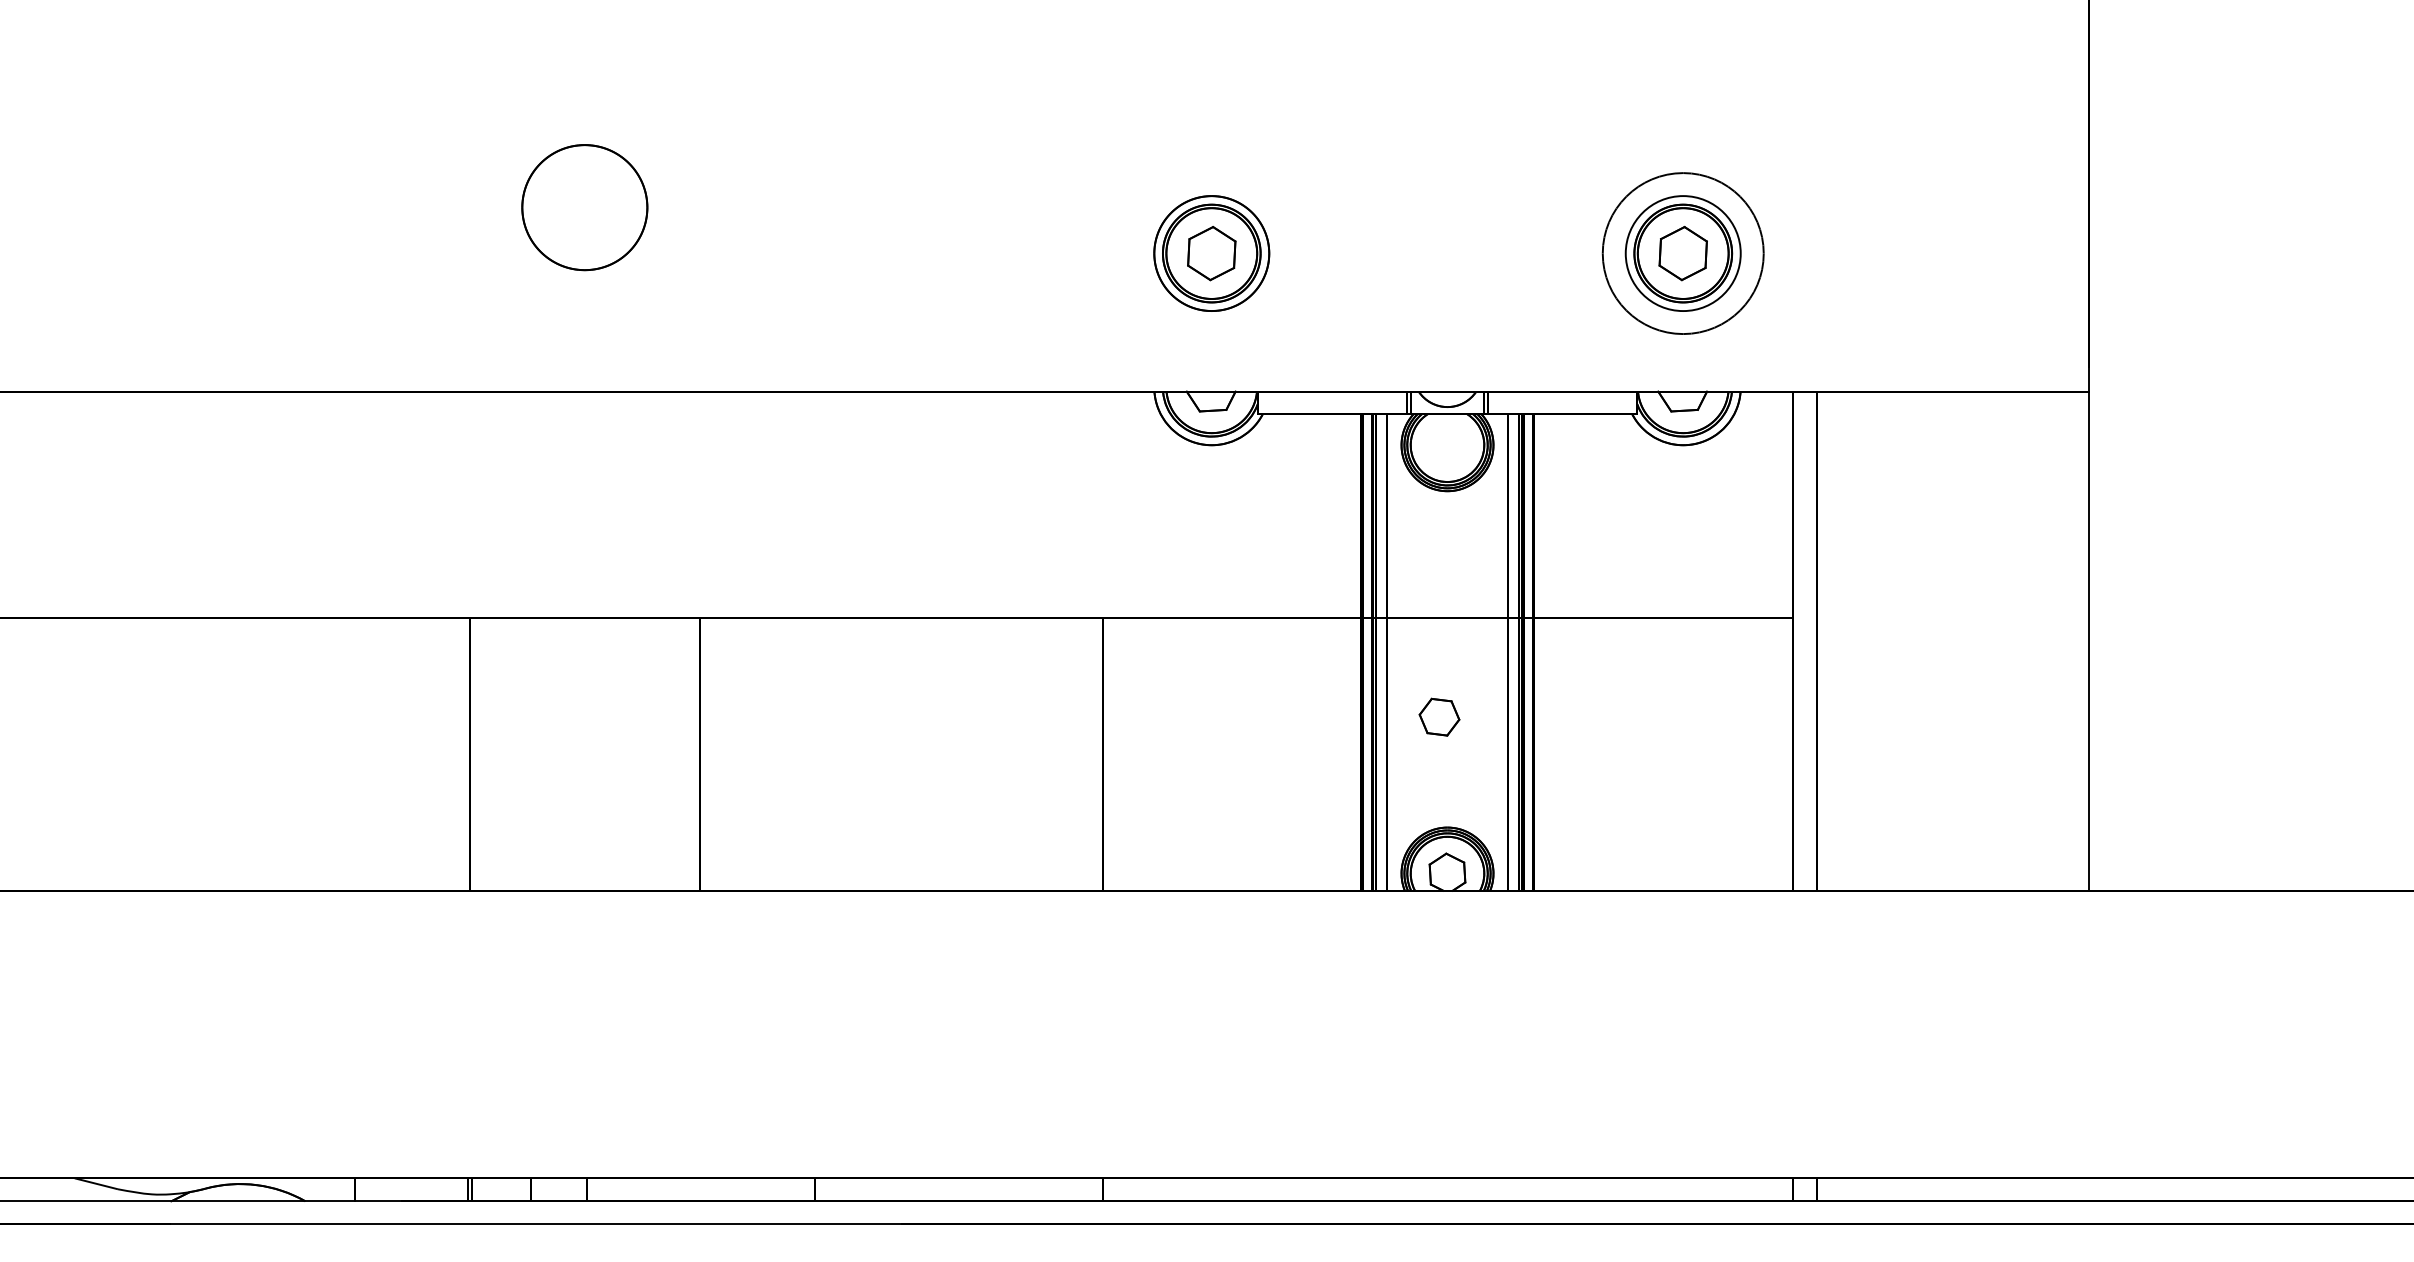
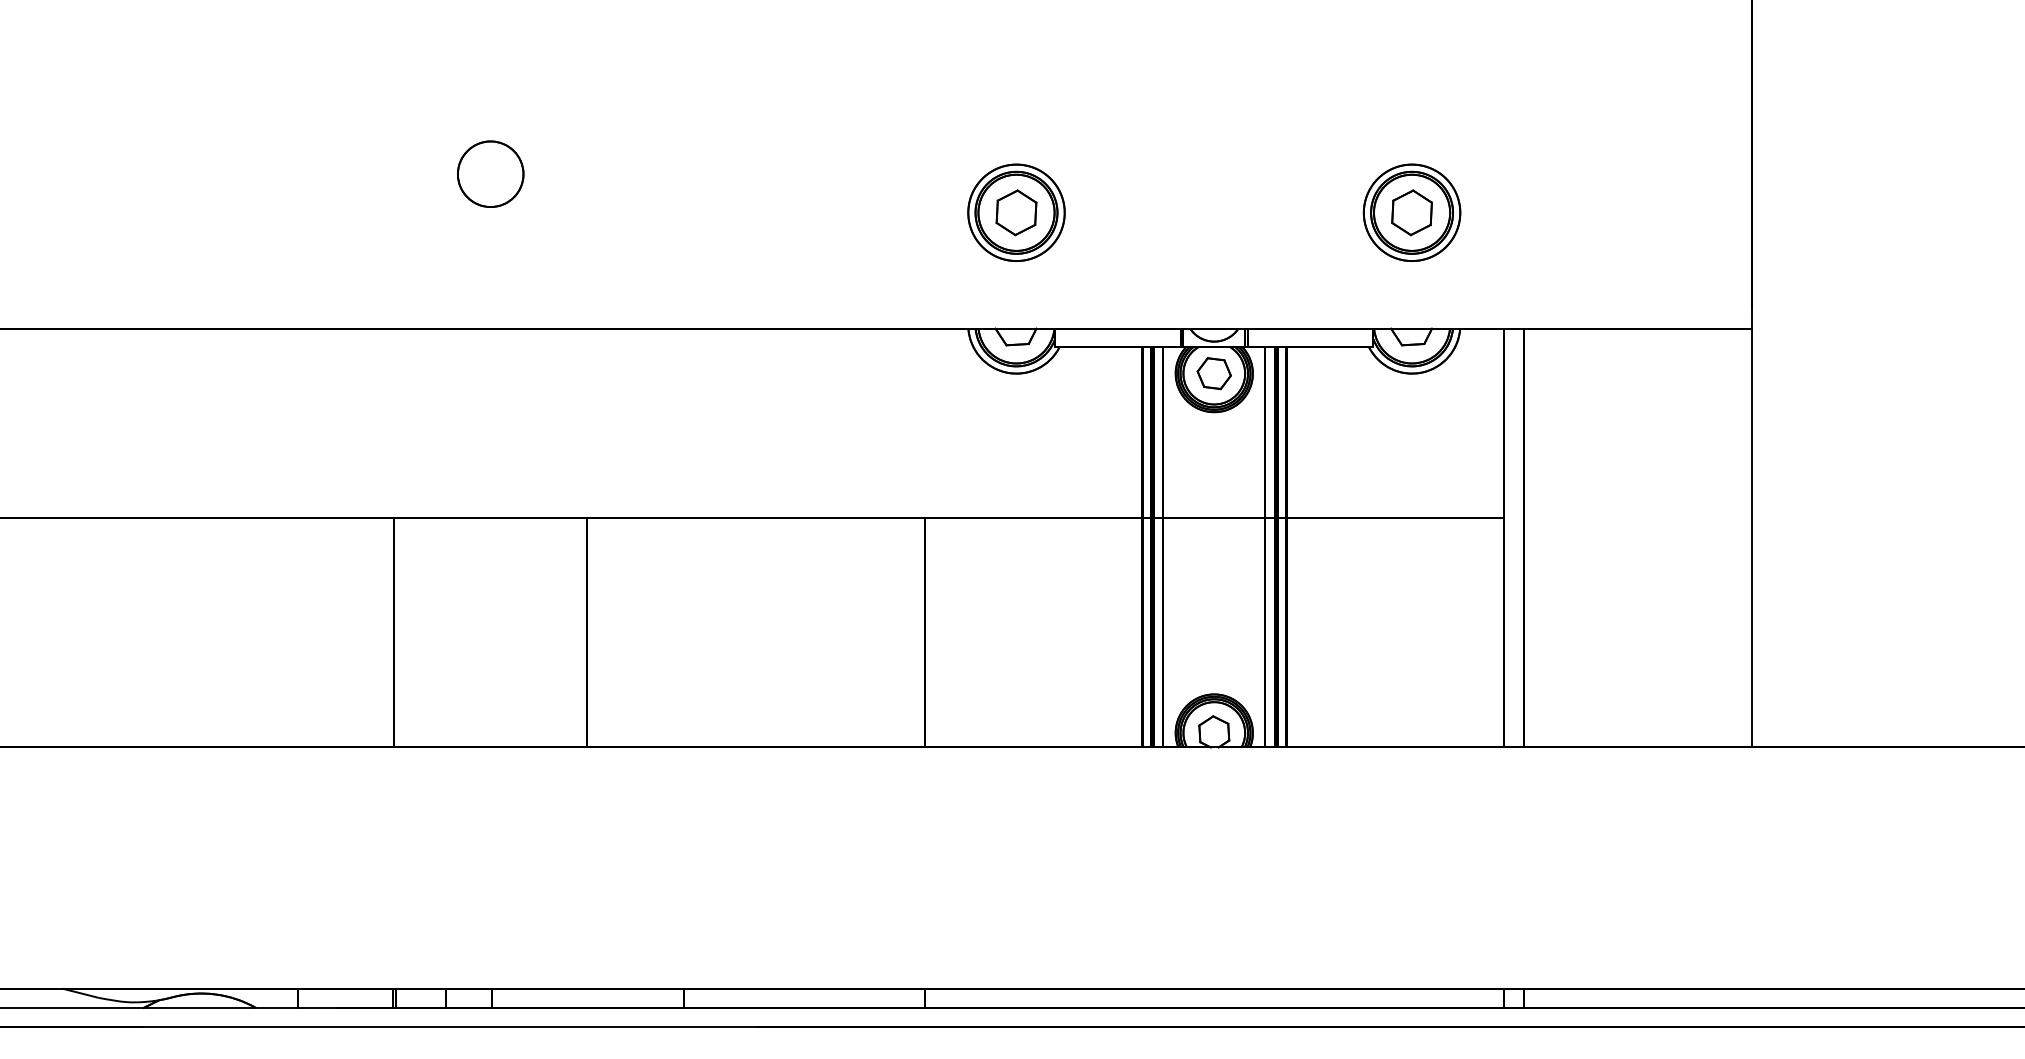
circle: (585, 207) -> (491, 174), size x0.62
circle: (1682, 253) -> (1411, 212), size x0.71
part: (1439, 716) -> (1214, 373), moved

